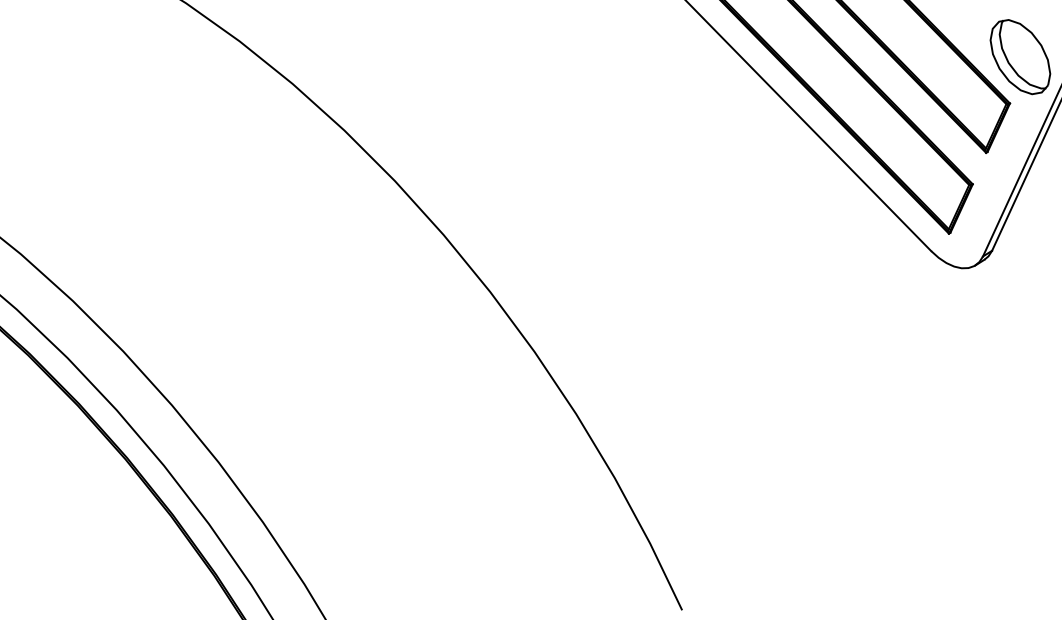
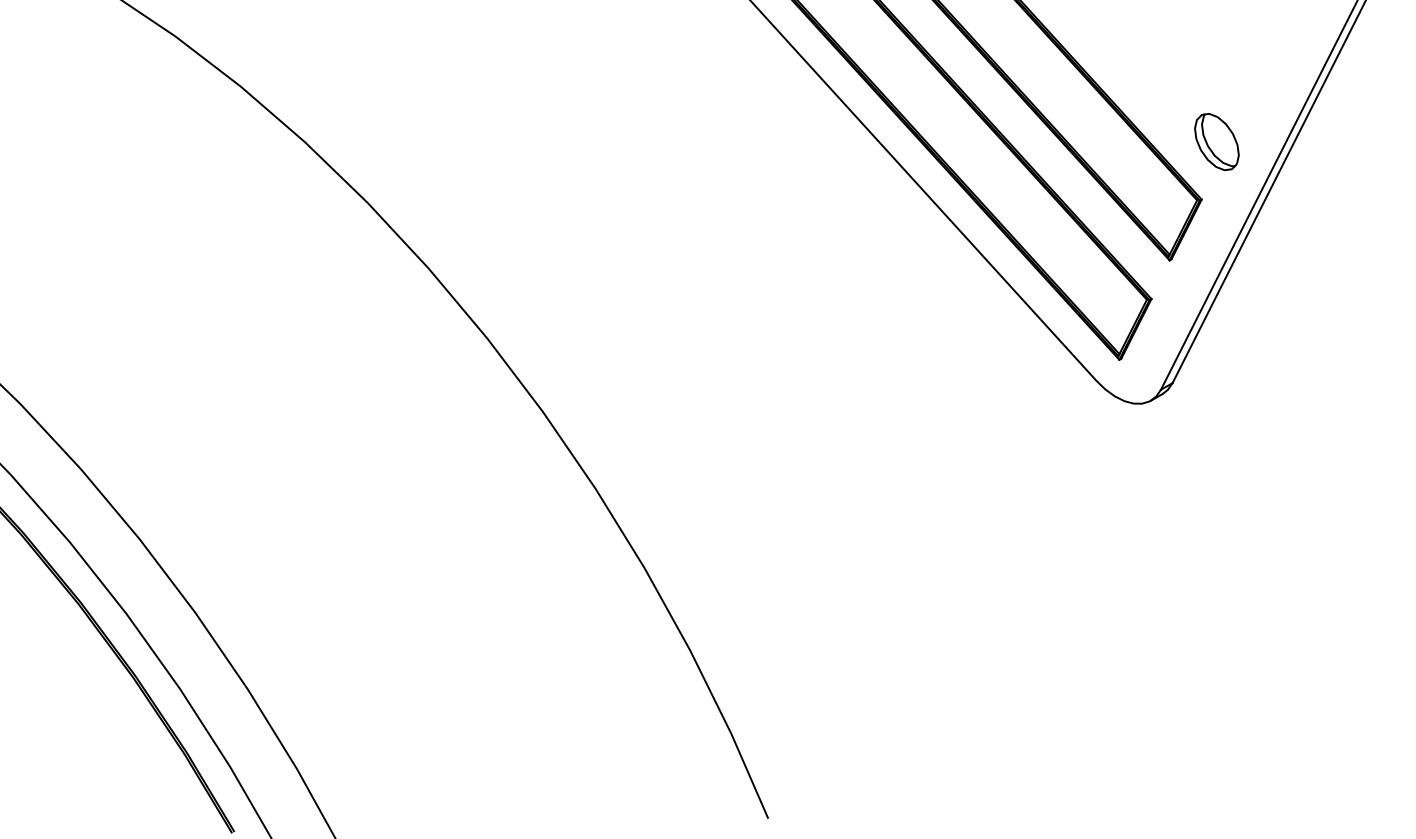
part: (1020, 56) -> (1216, 141), size x0.6

